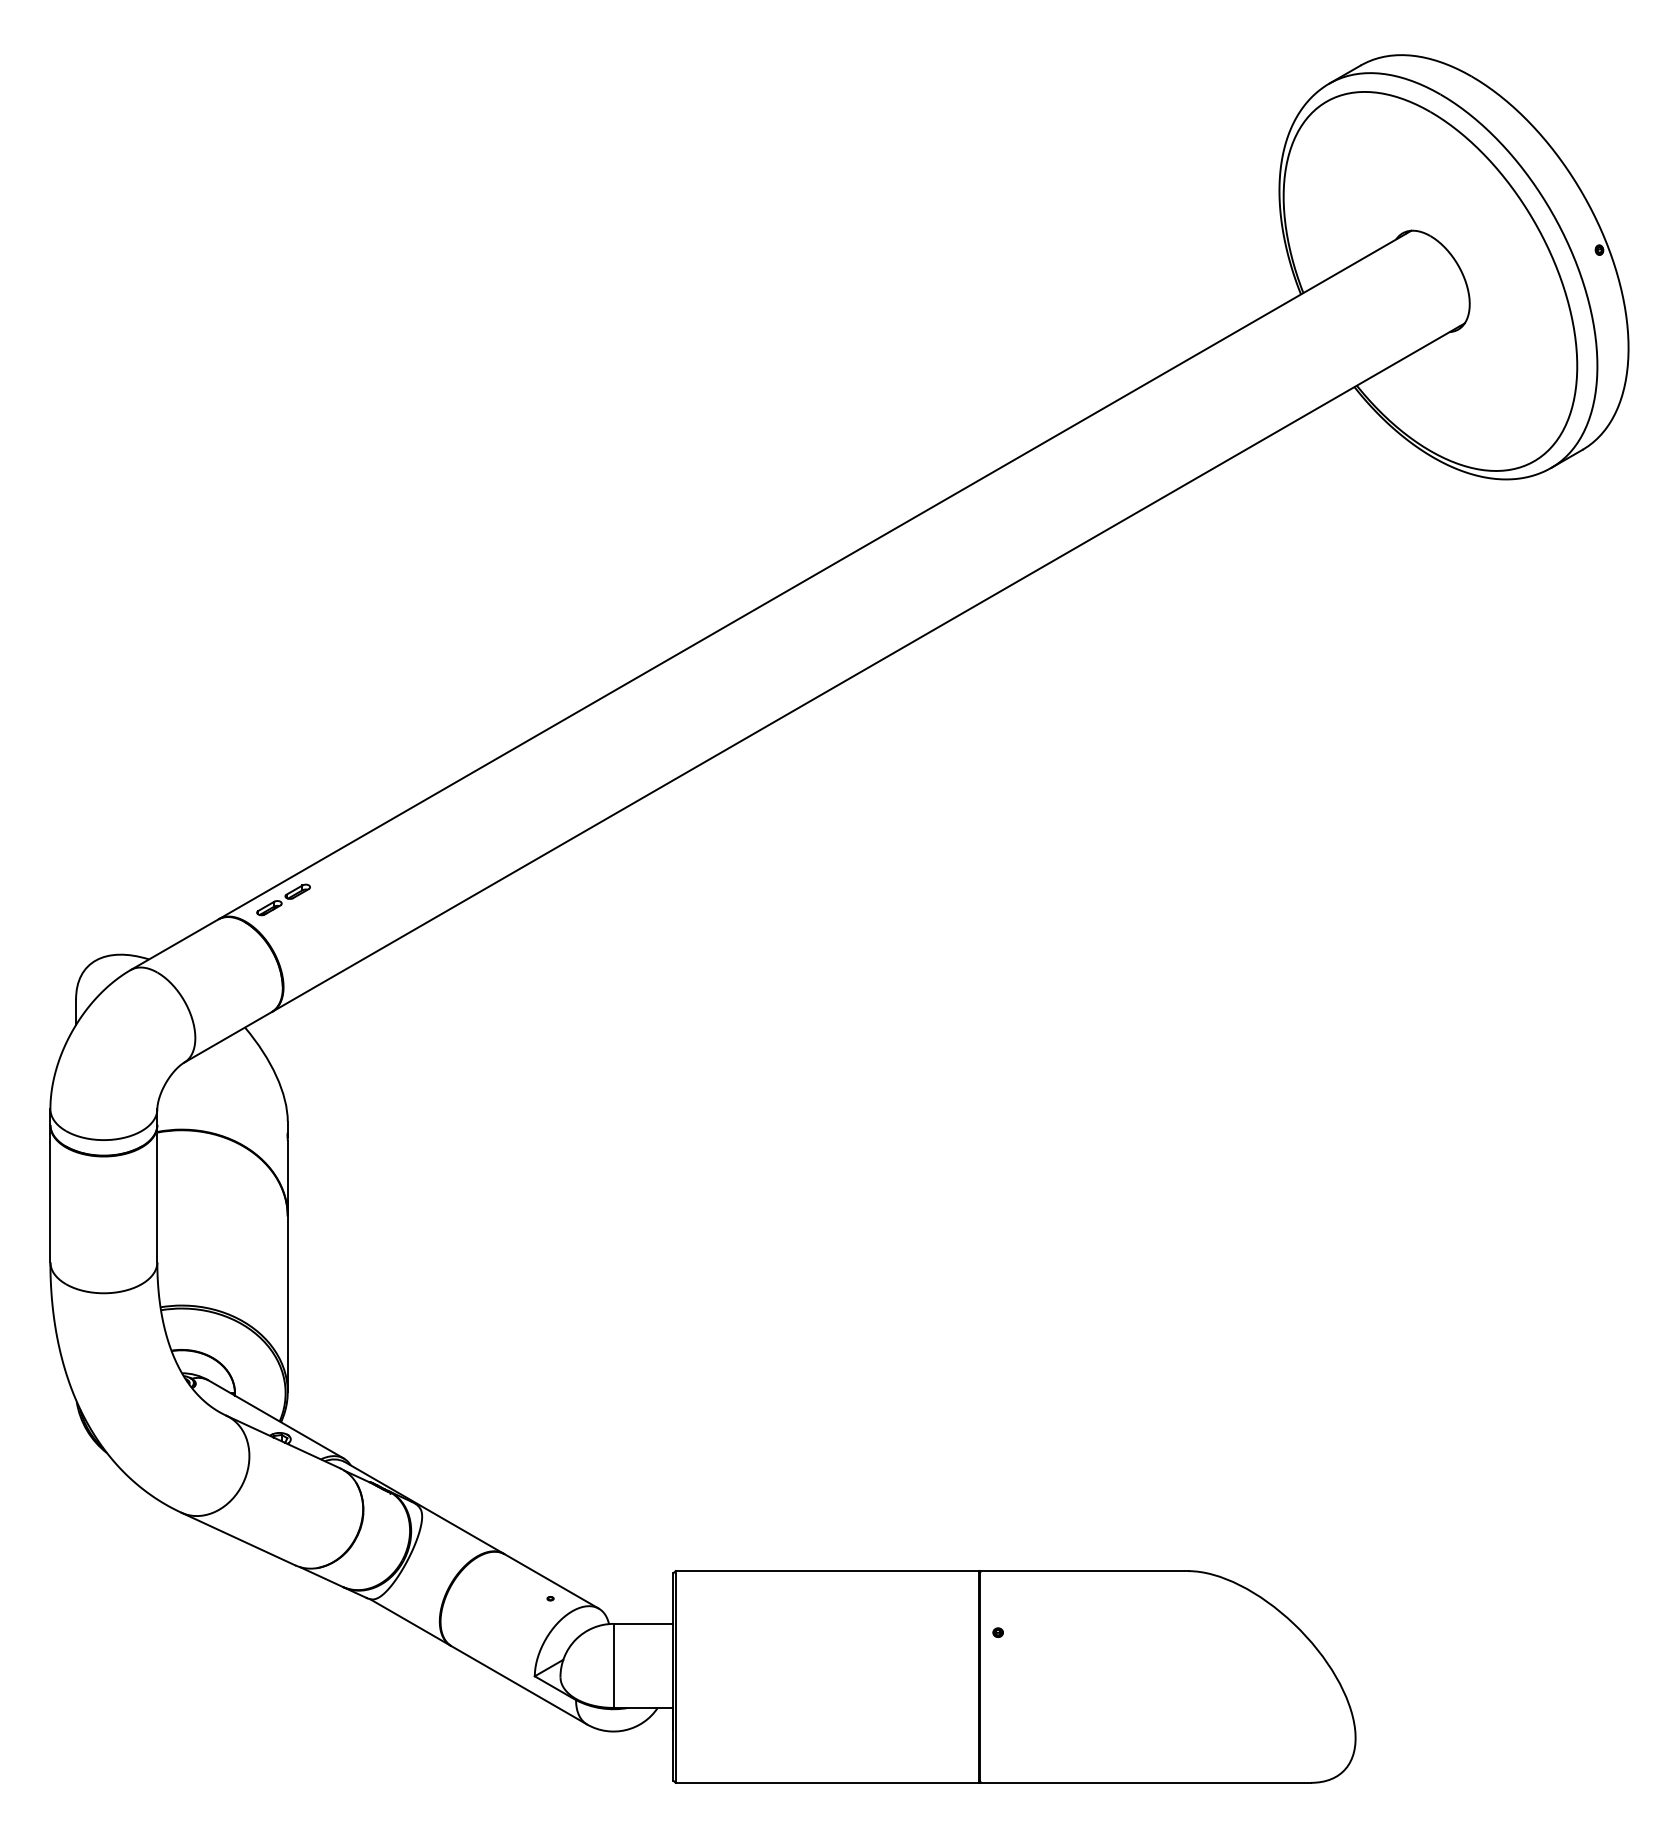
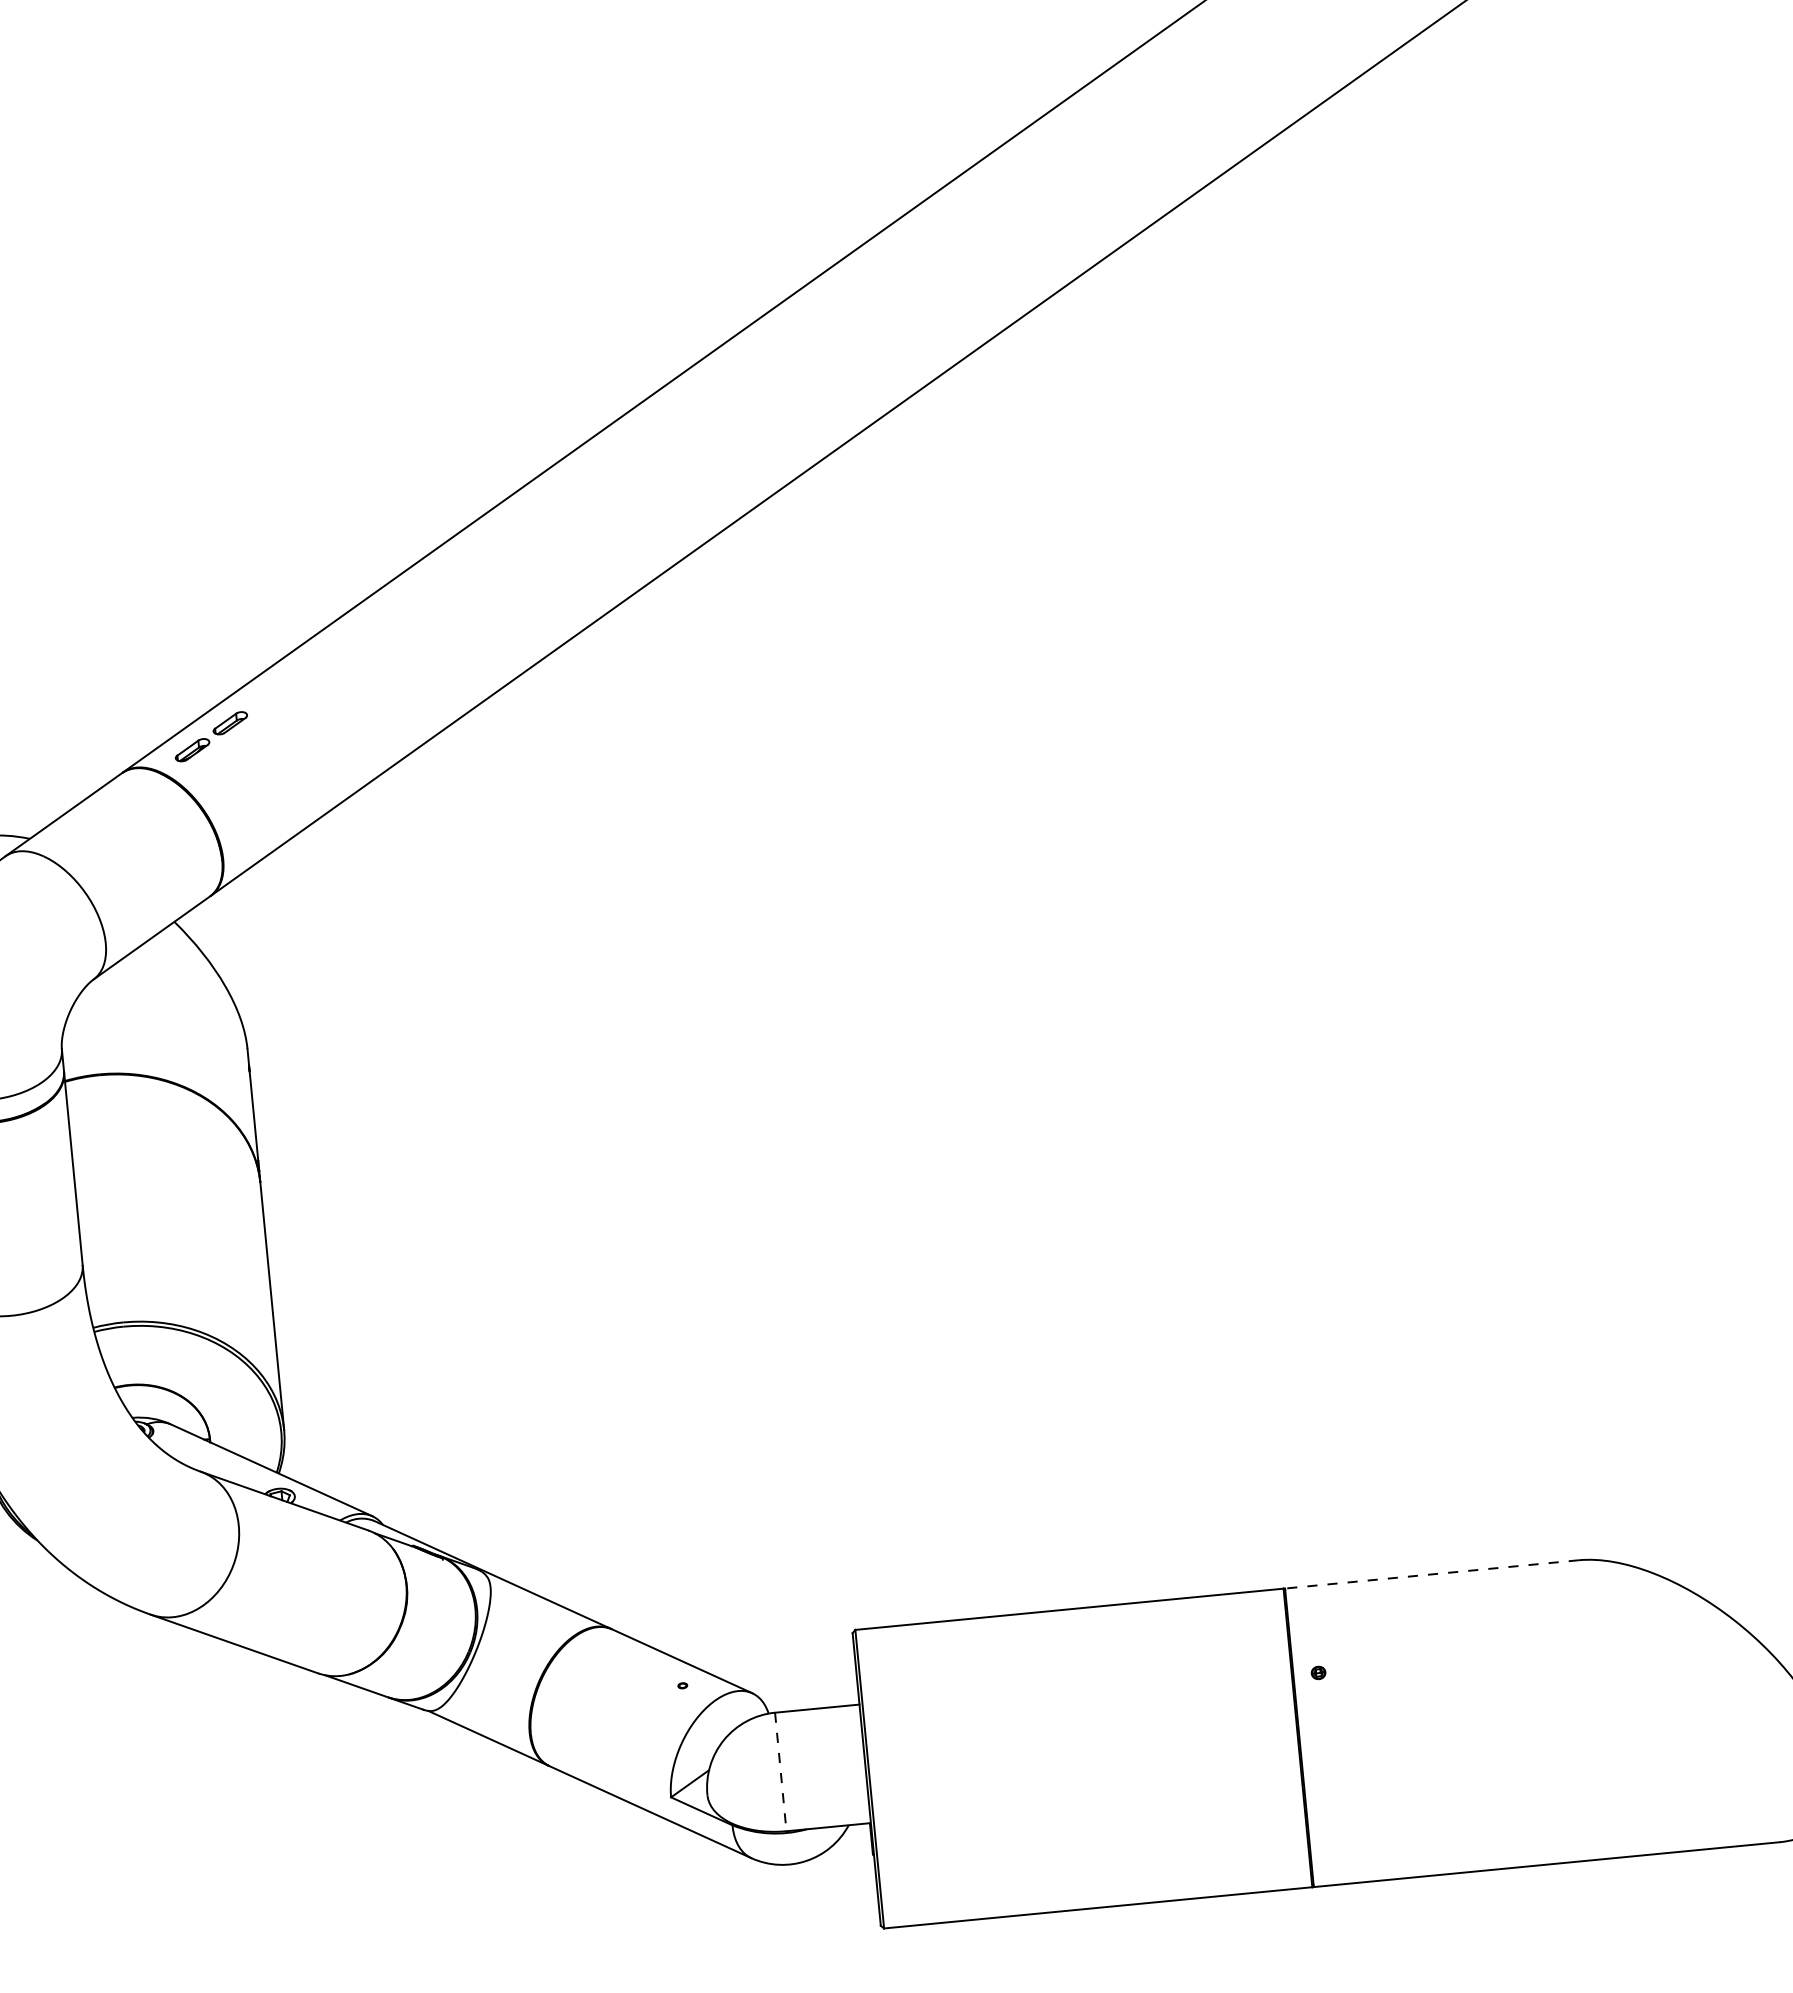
line: (1084, 1571) -> (1431, 1574), solid -> dashed
line: (613, 1666) -> (780, 1772), solid -> dashed

